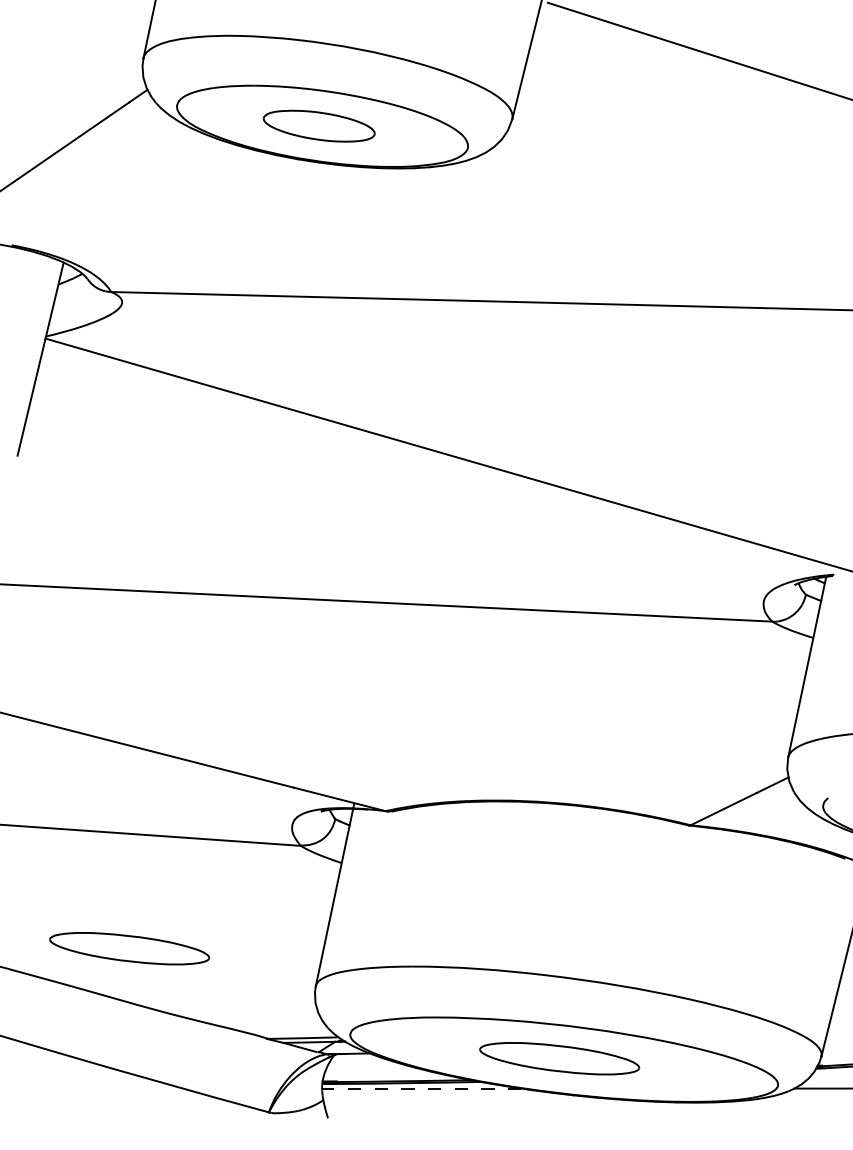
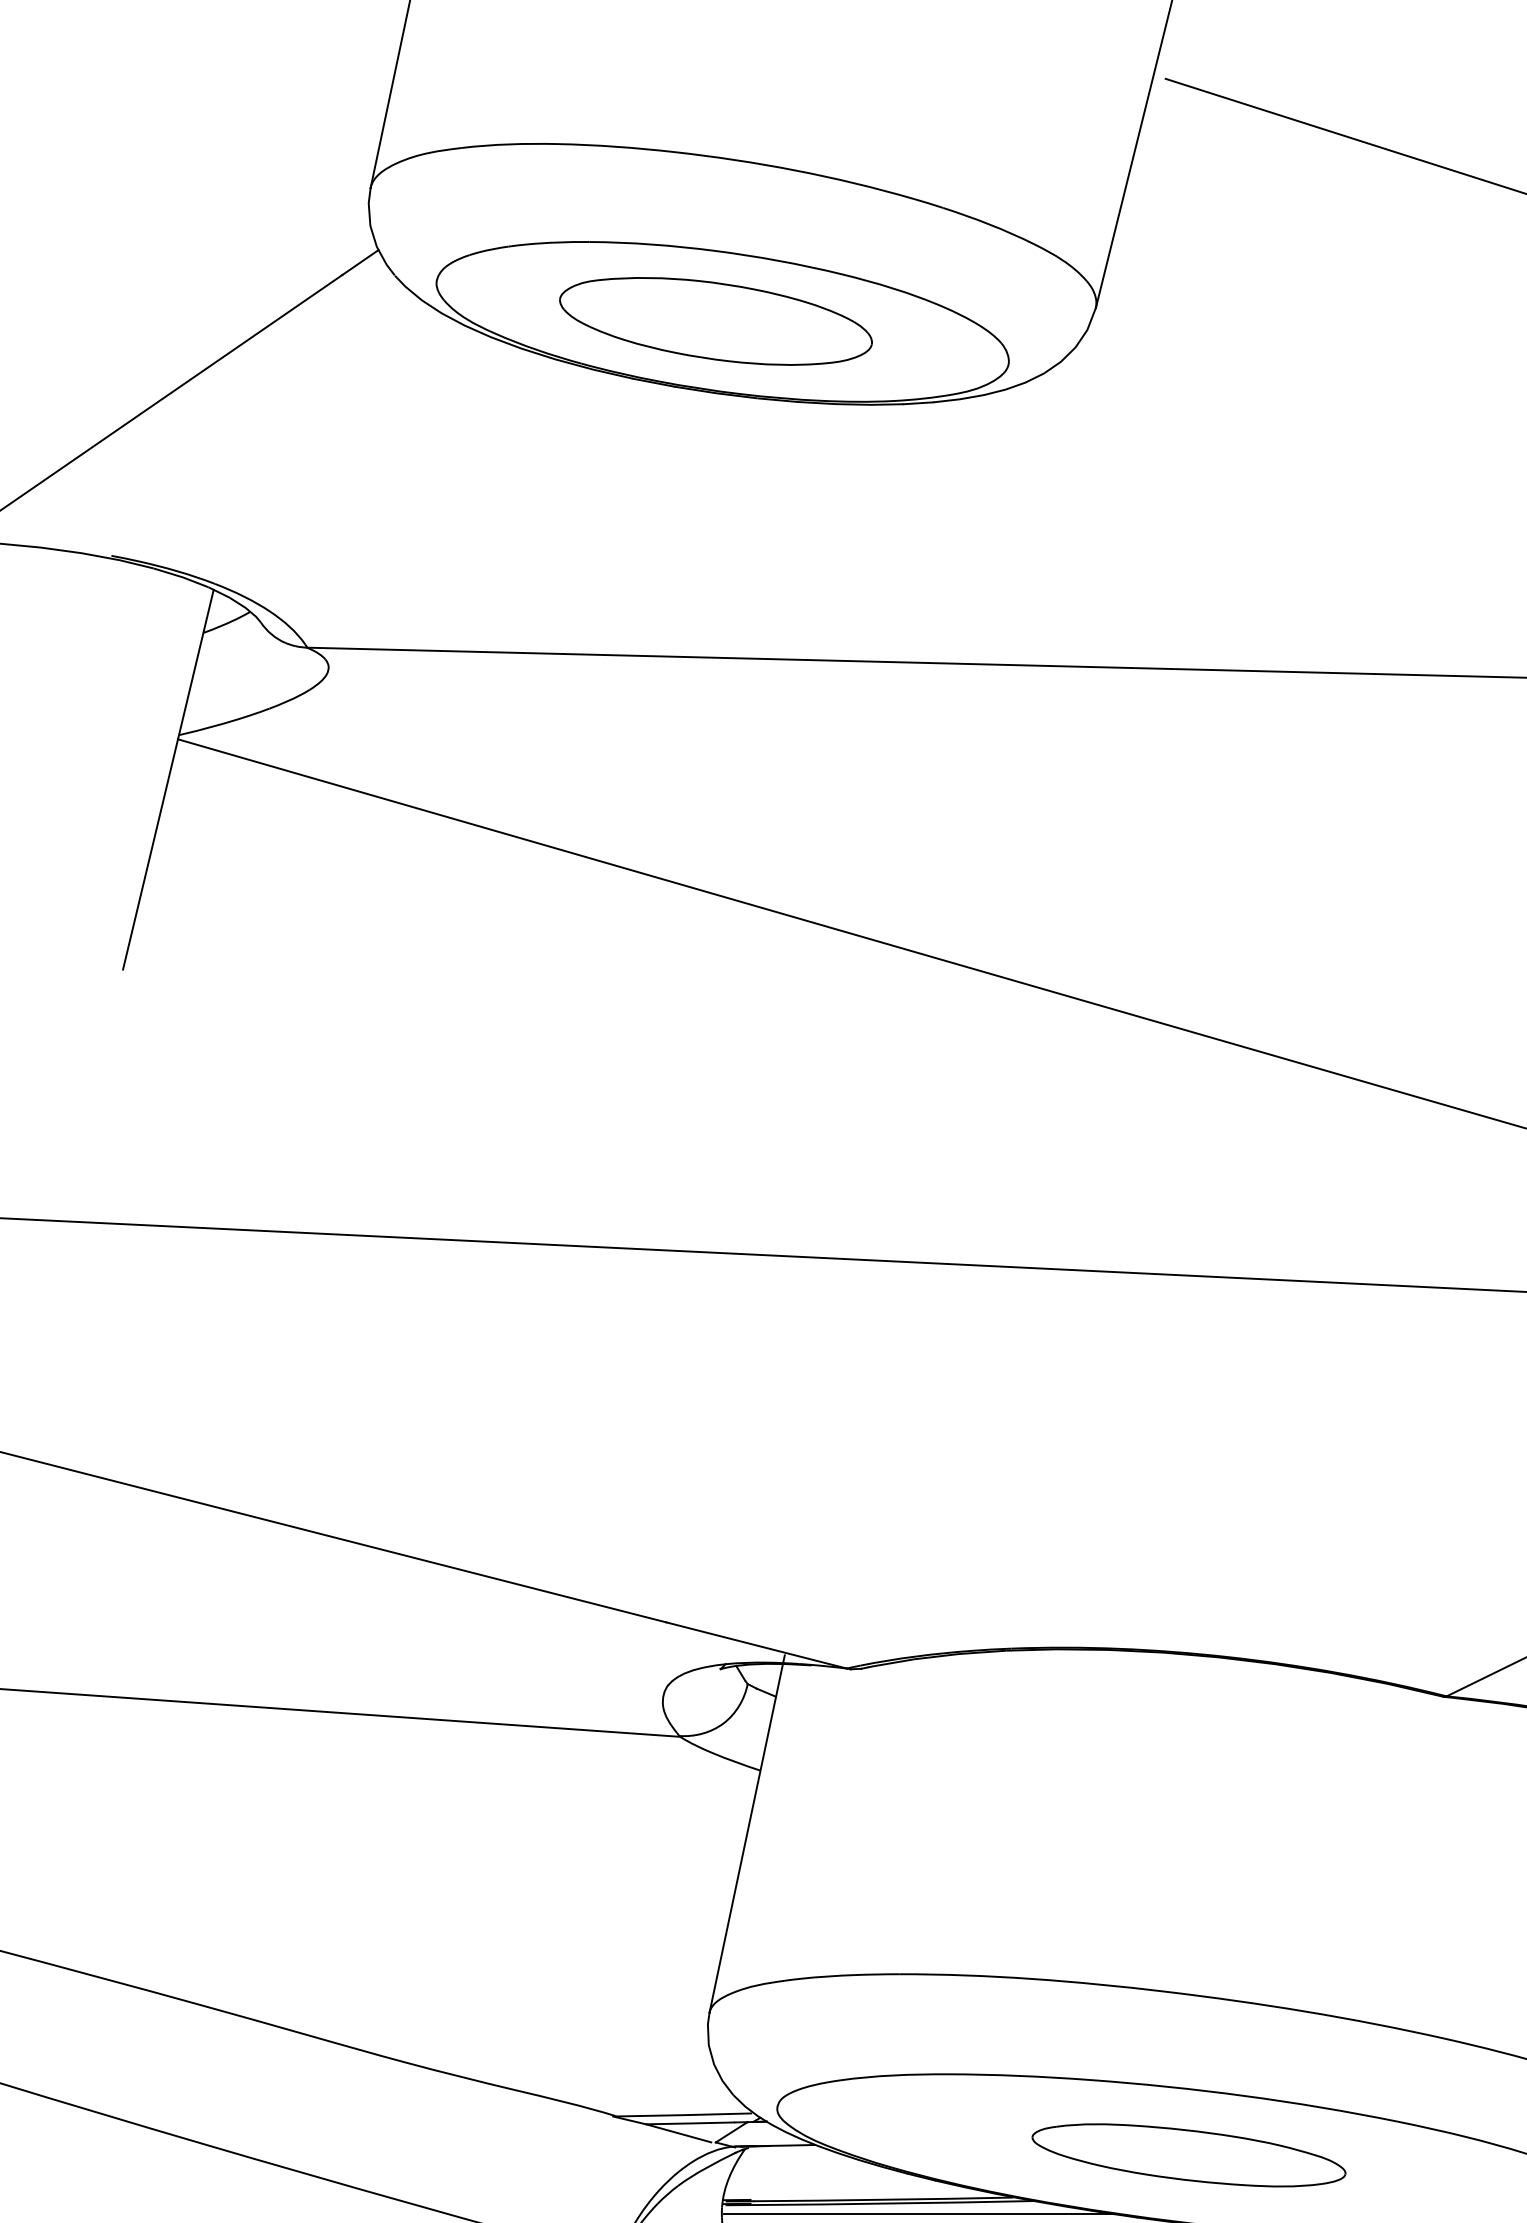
part: (319, 126) -> (716, 322), size x1.43
part: (129, 948) -> (343, 1938), removed
line: (421, 1088) -> (917, 2213), dashed -> solid

